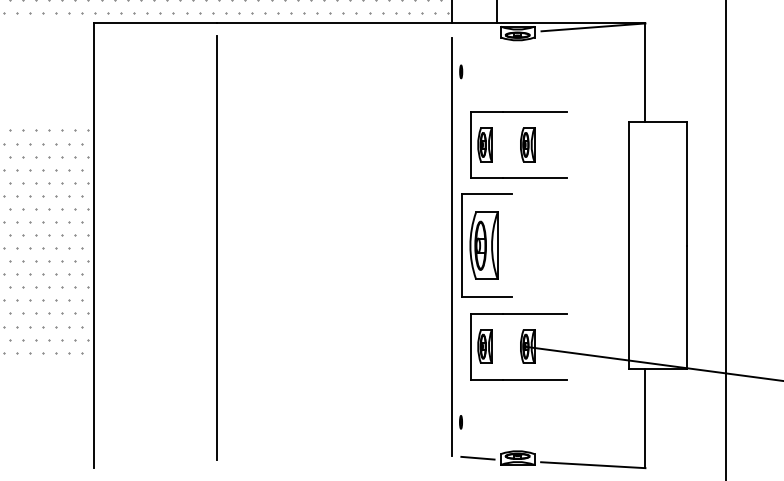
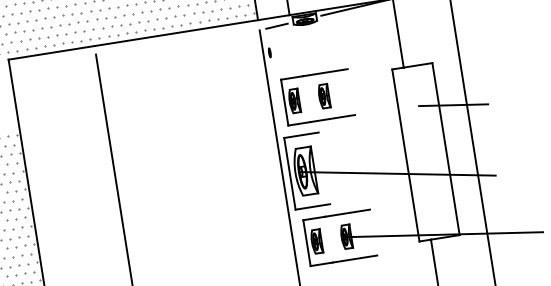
line: (476, 35) -> (276, 25), added
line: (706, 185) -> (453, 104), added
line: (614, 269) -> (398, 173), added

